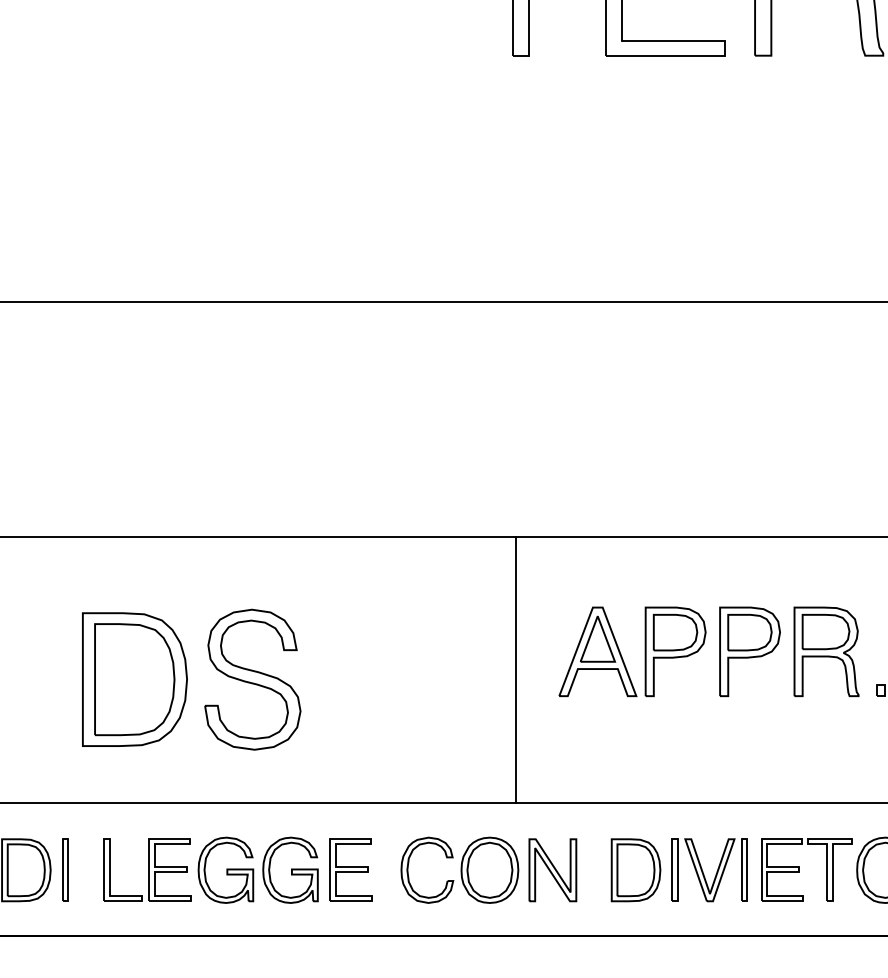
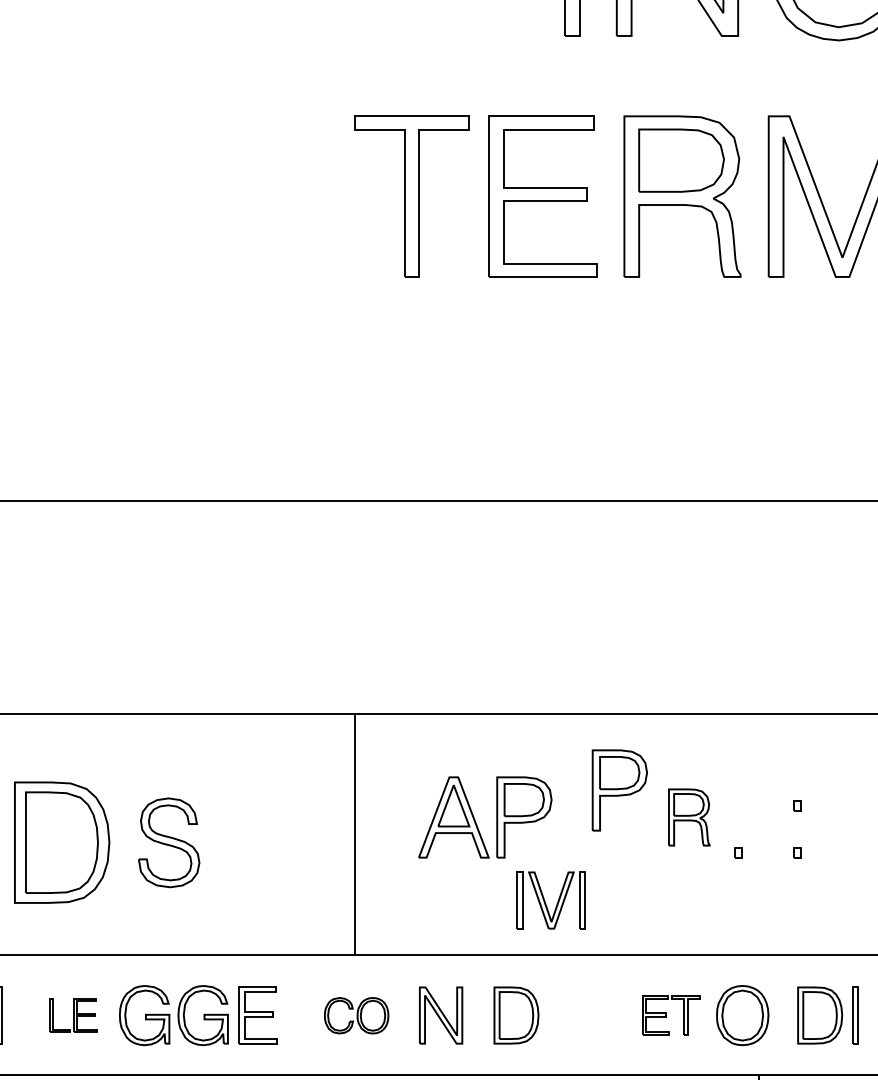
part: (749, 651) -> (619, 790), moved
part: (826, 651) -> (689, 817), size x0.7
part: (621, 654) -> (475, 819), moved
line: (515, 669) -> (355, 833), moved
part: (253, 679) -> (169, 842), size x0.7
part: (147, 870) -> (73, 1015), size x0.6
part: (459, 870) -> (356, 1015), size x0.6
part: (708, 870) -> (550, 900), moved
part: (805, 870) -> (670, 1015), size x0.7

